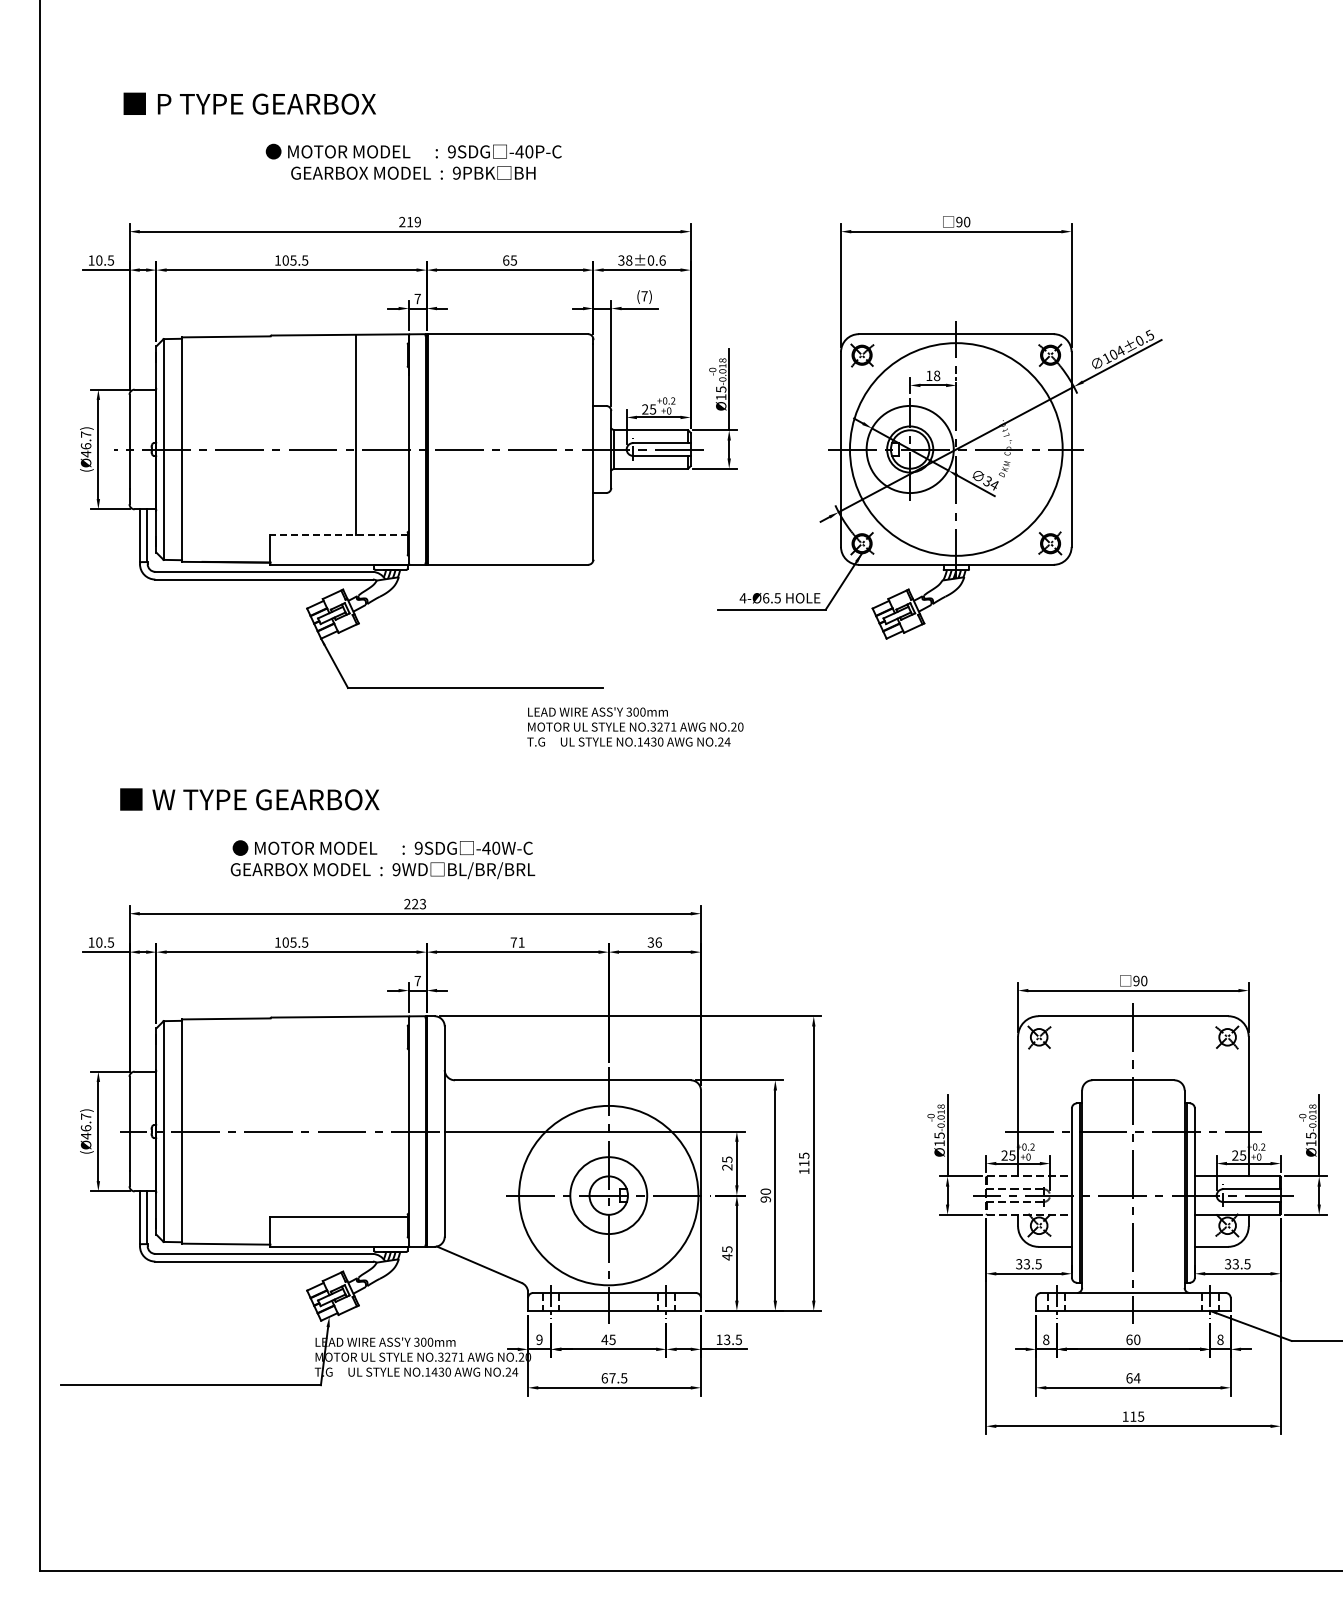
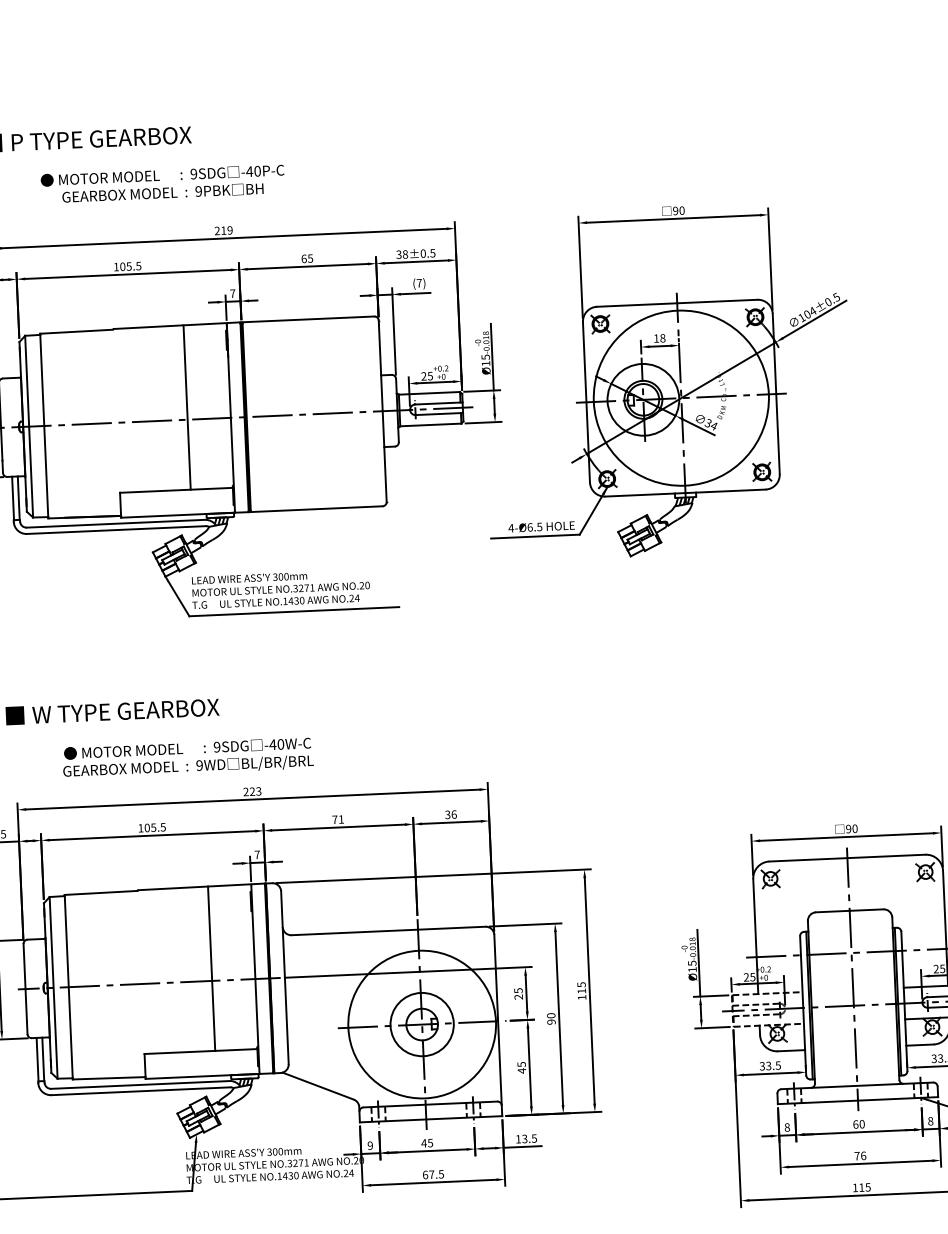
text: (413, 161) -> (162, 183), moved
text: (662, 260) -> (432, 253), 0.6 -> 0.5
line: (339, 534) -> (176, 490), dashed -> solid
text: (635, 726) -> (280, 588), moved
text: (382, 859) -> (187, 757), moved
line: (356, 1116) -> (211, 968), added
text: (1133, 1378) -> (860, 1156), 64 -> 76

